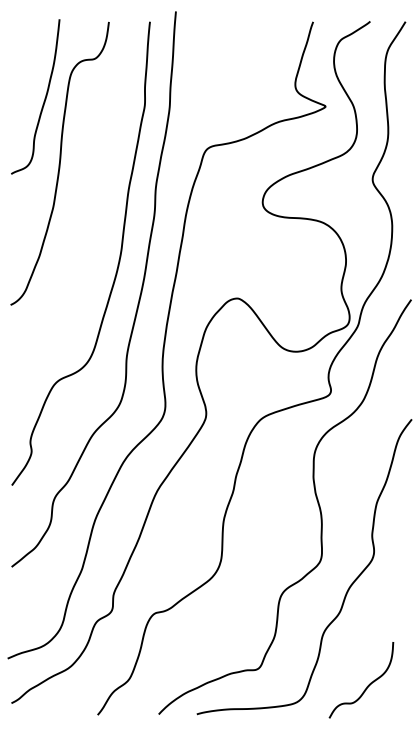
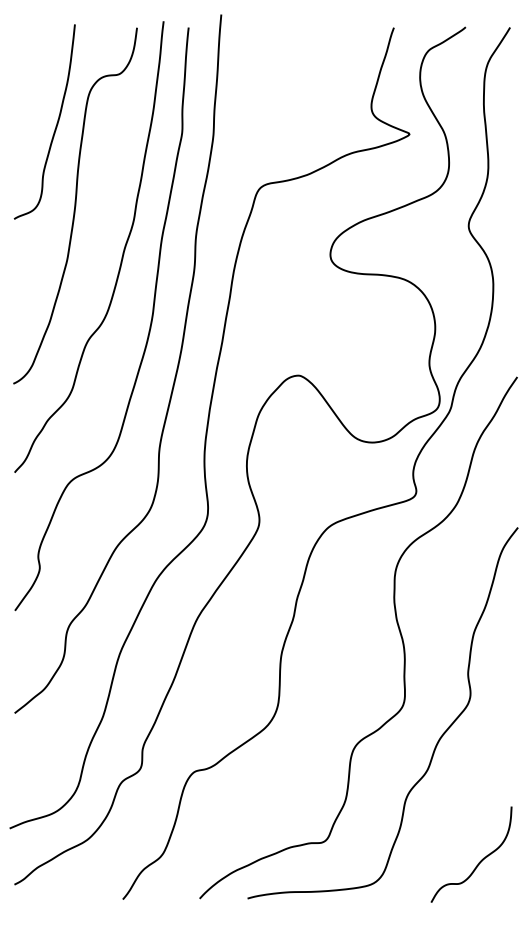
curve: (96, 203) -> (121, 256), added
curve: (367, 685) -> (479, 861), moved

